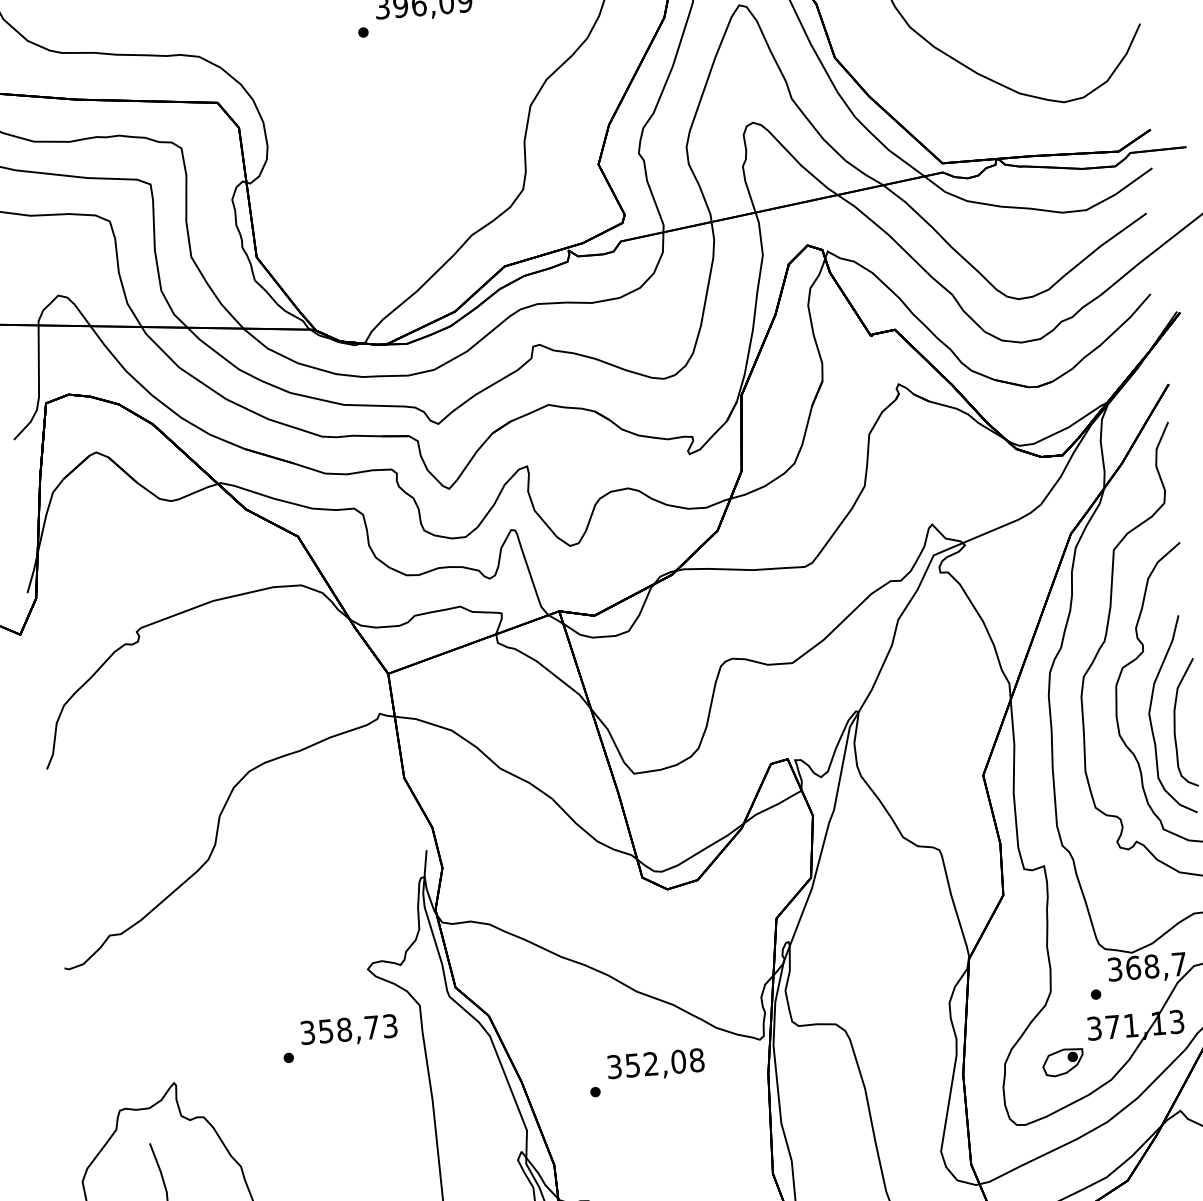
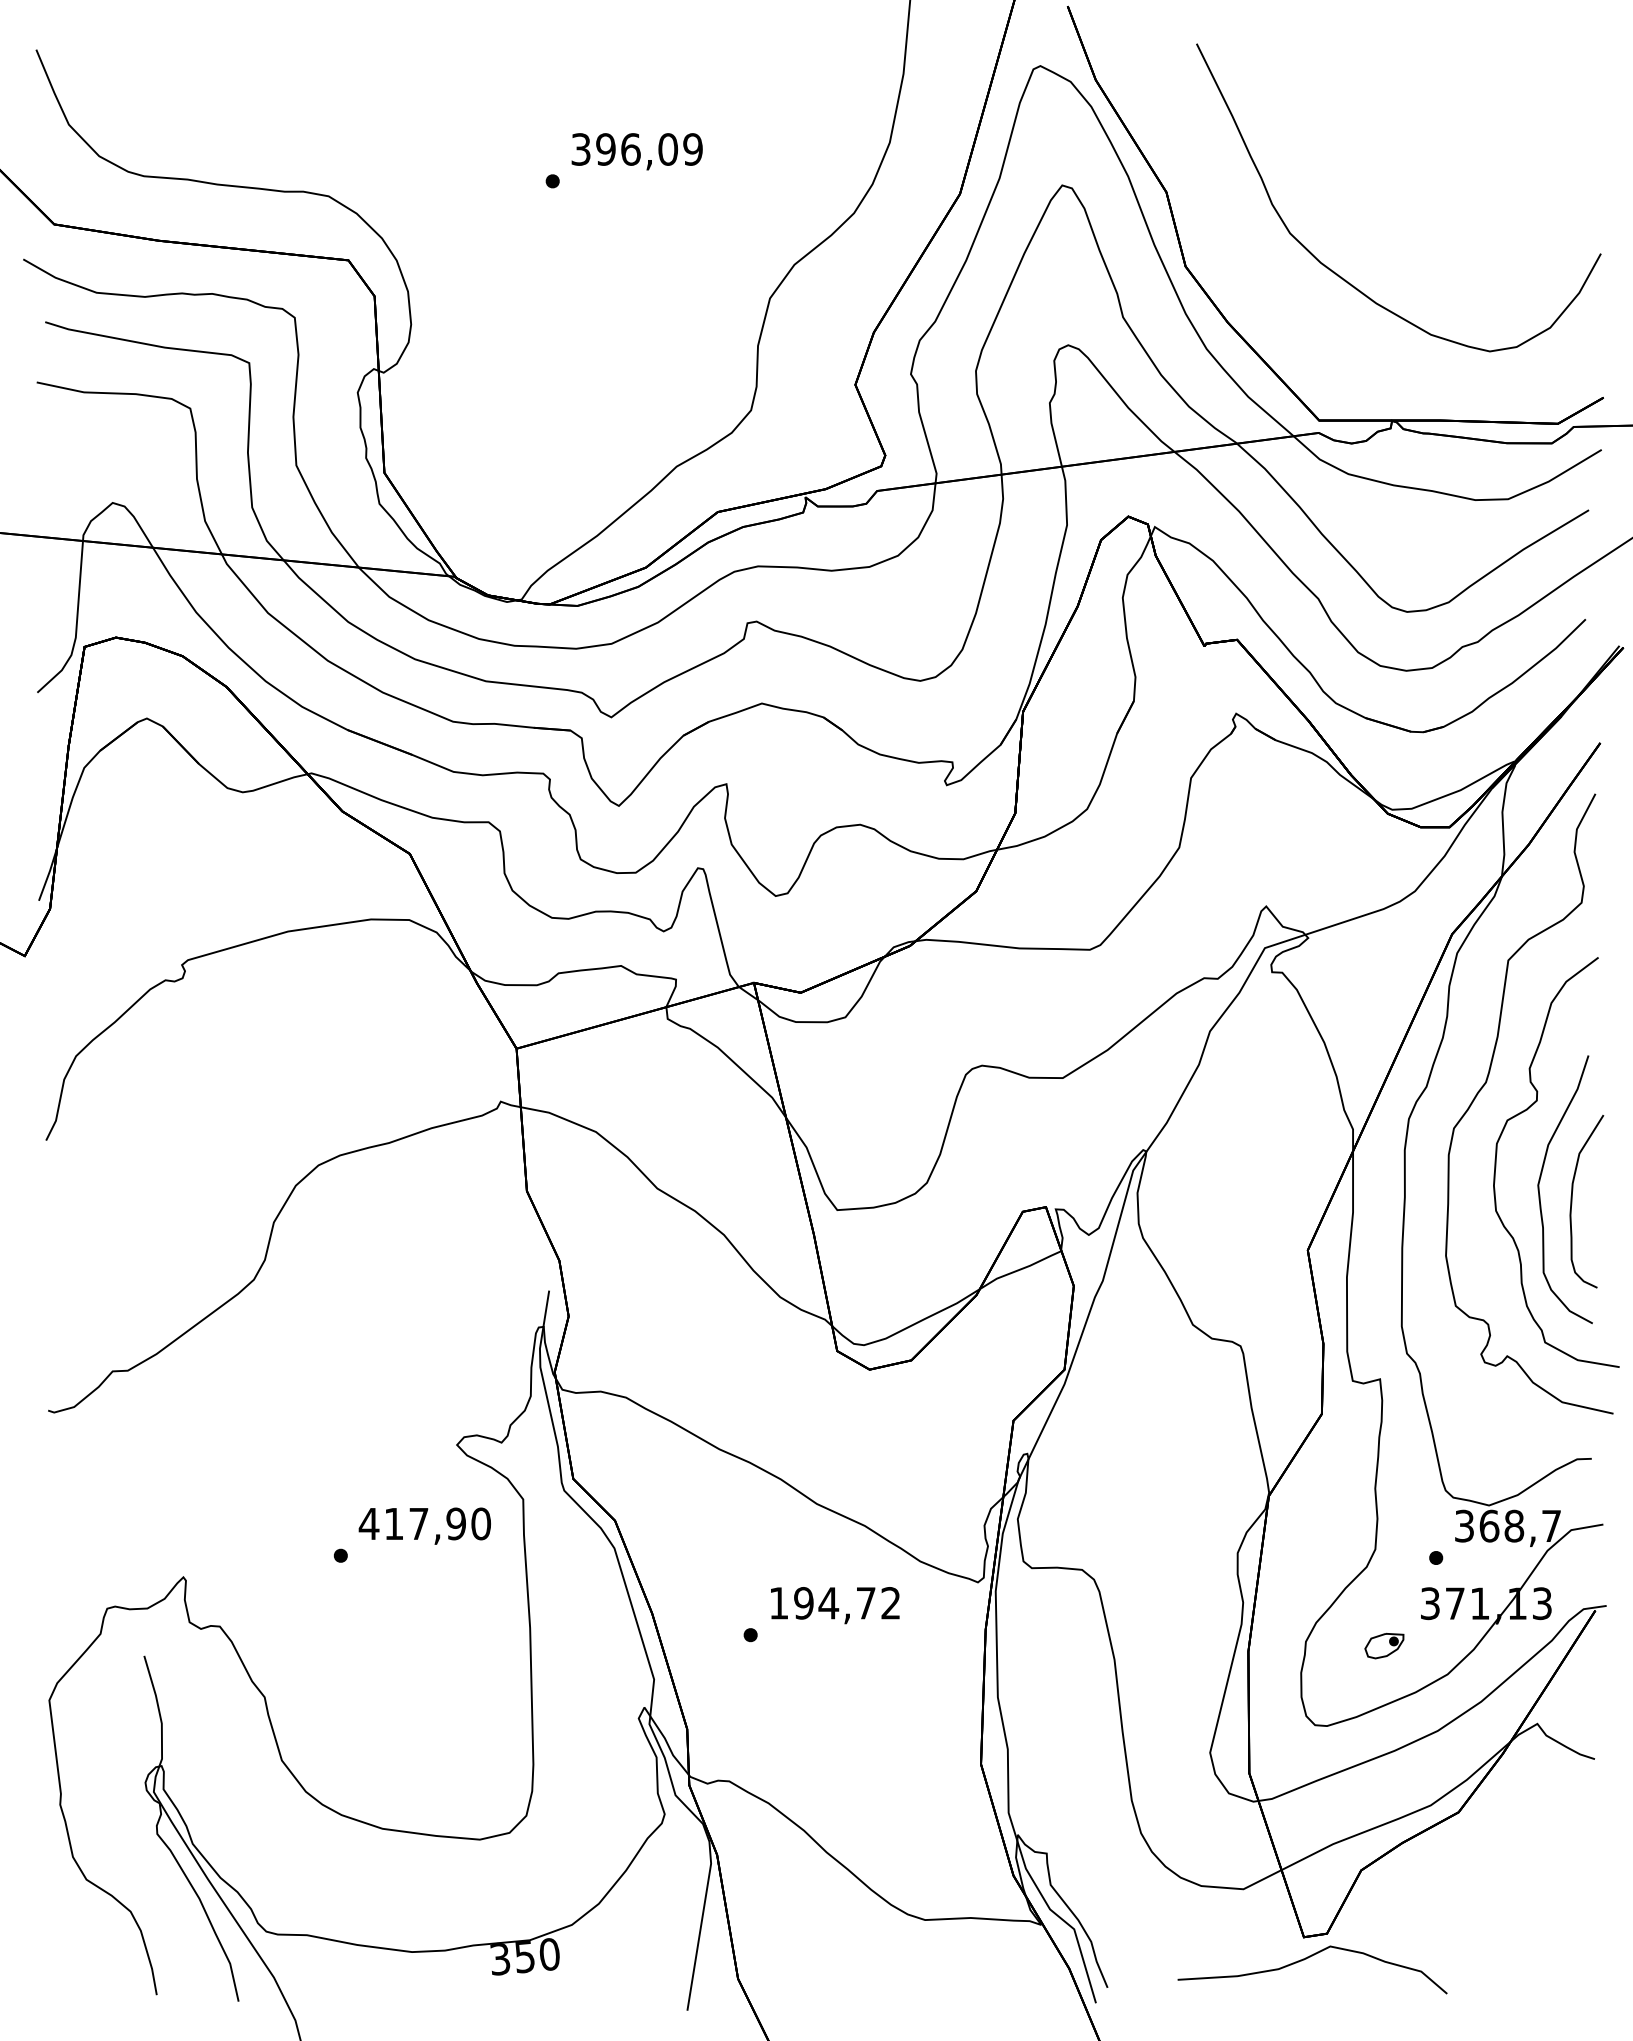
text: (348, 1029) -> (424, 1523), 358,73 -> 417,90
part: (1063, 1062) -> (1384, 1645), size x0.7
text: (655, 1063) -> (834, 1603), 352,08 -> 194,72

